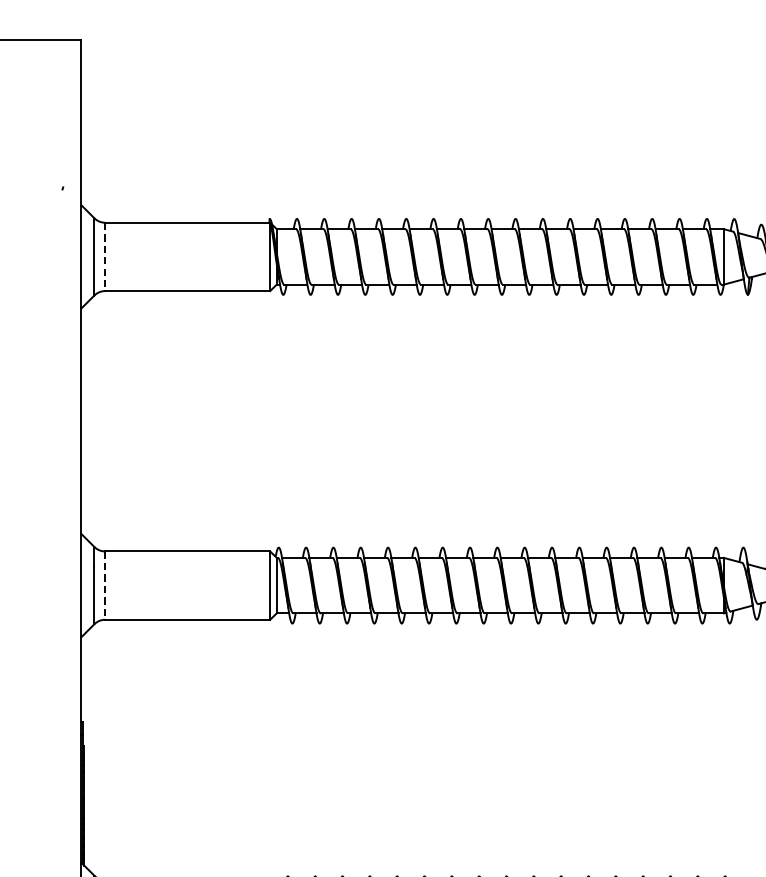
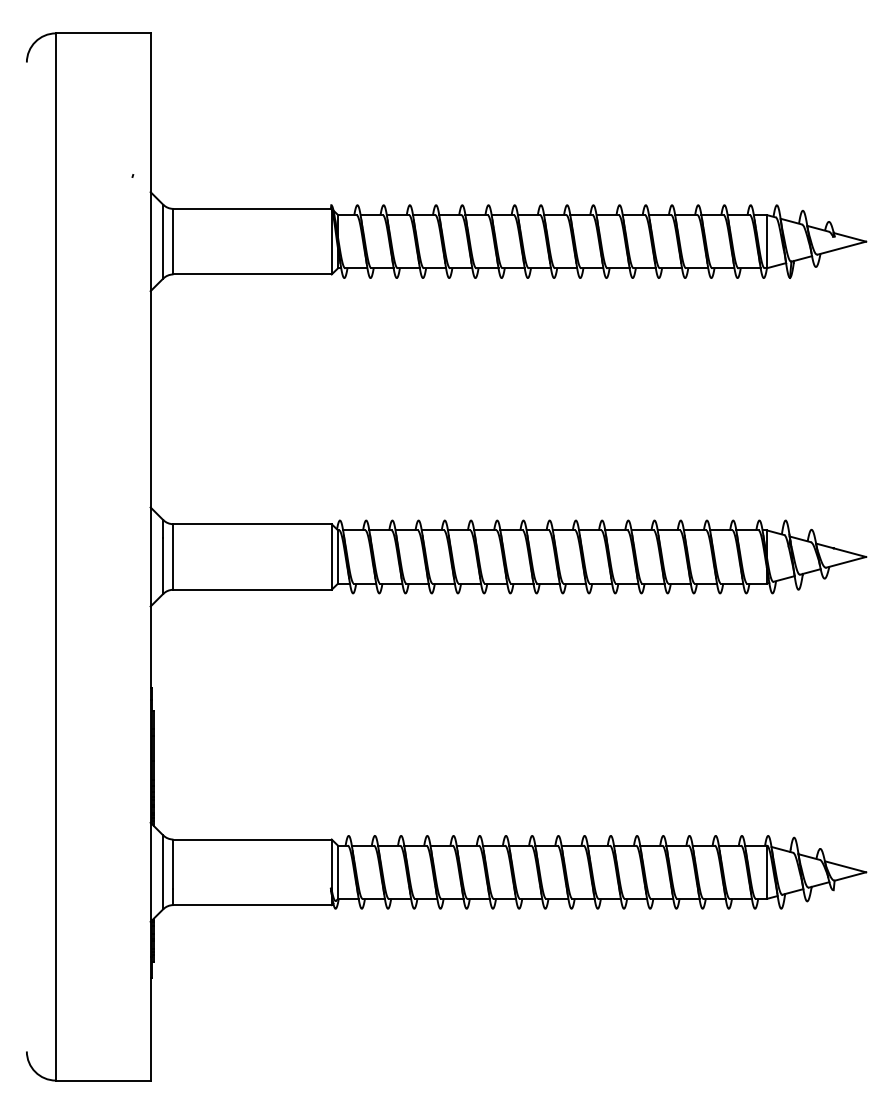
line: (105, 256) -> (173, 241), dashed -> solid
line: (105, 585) -> (173, 556), dashed -> solid

